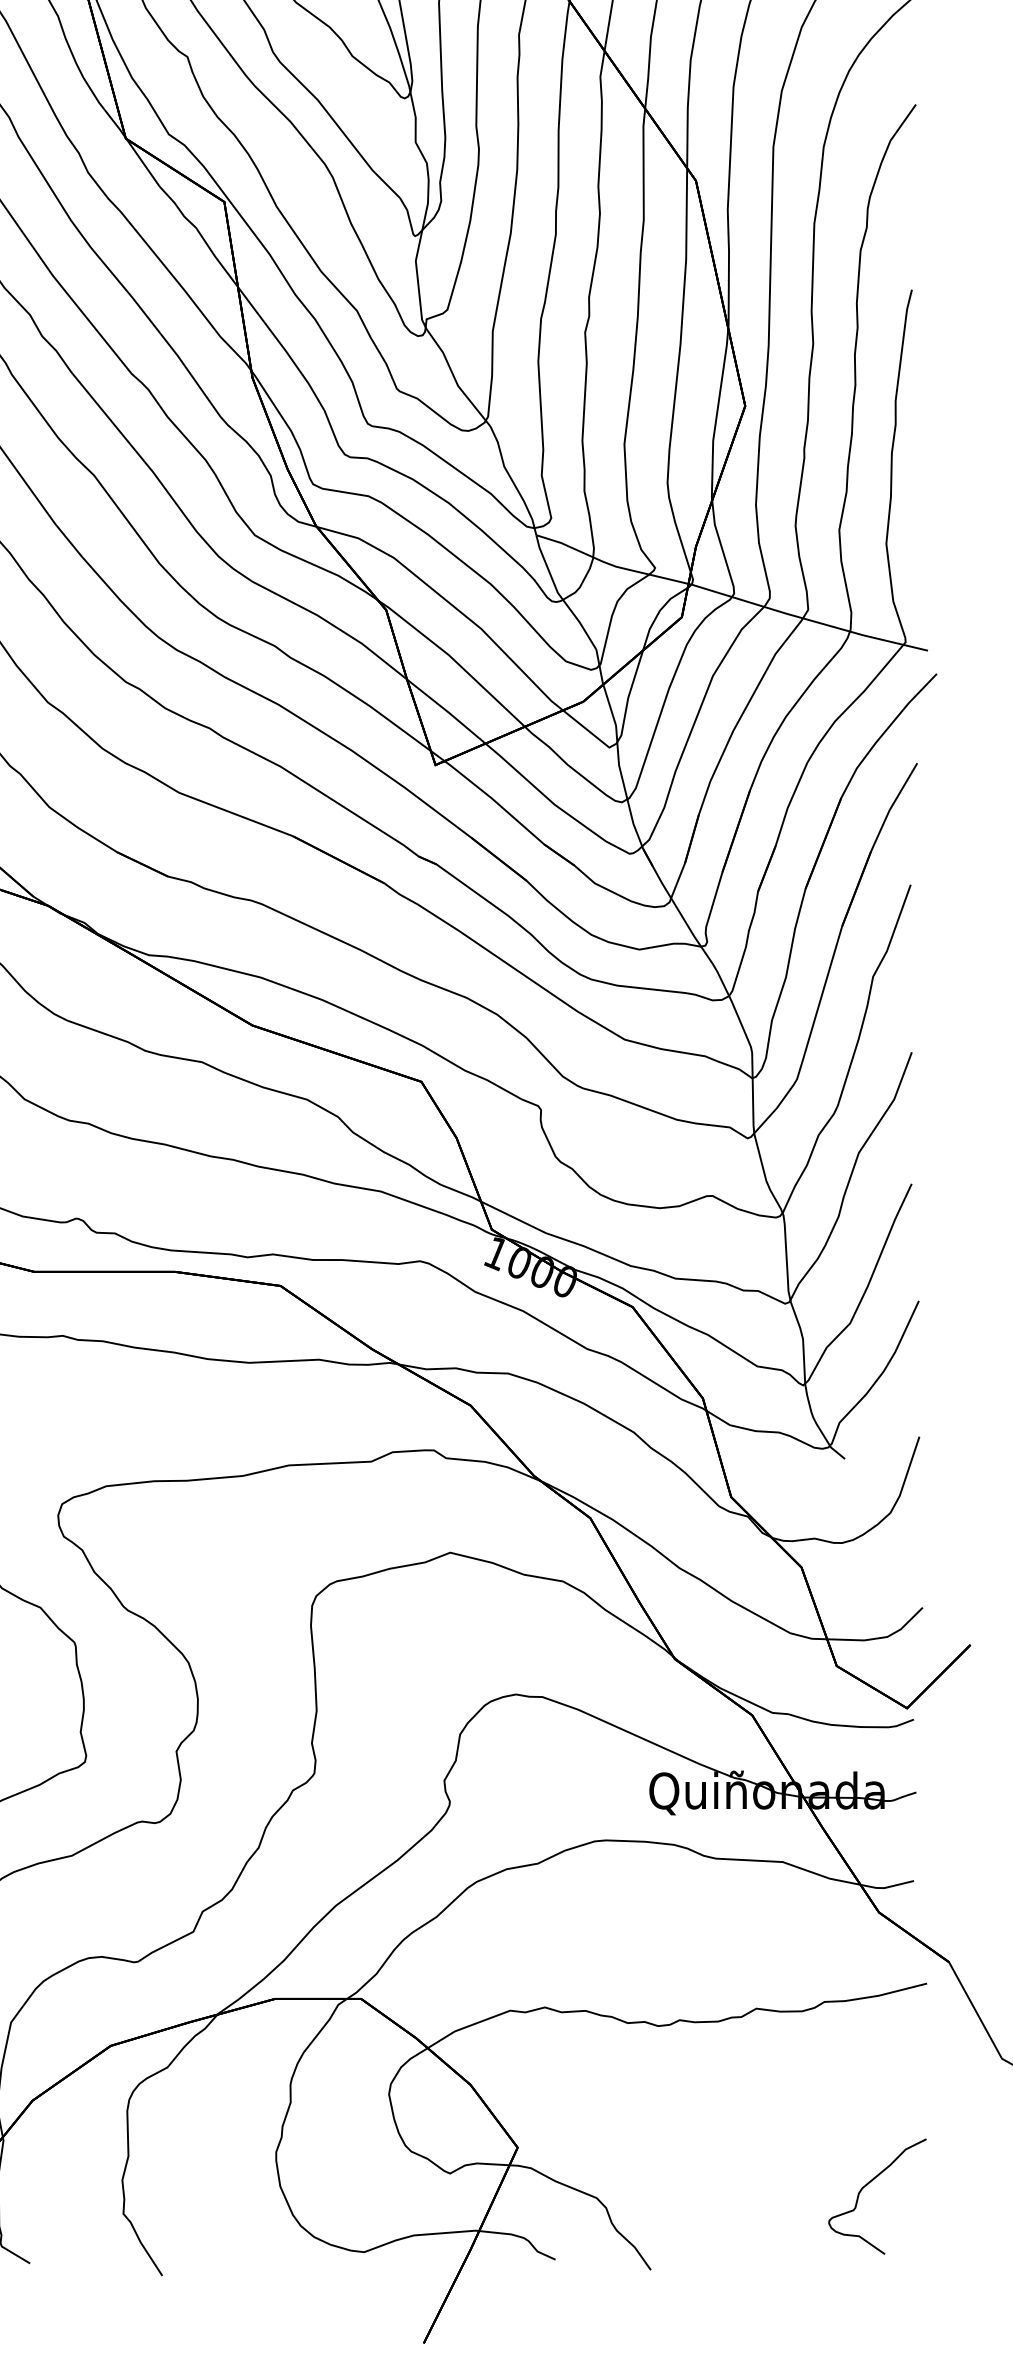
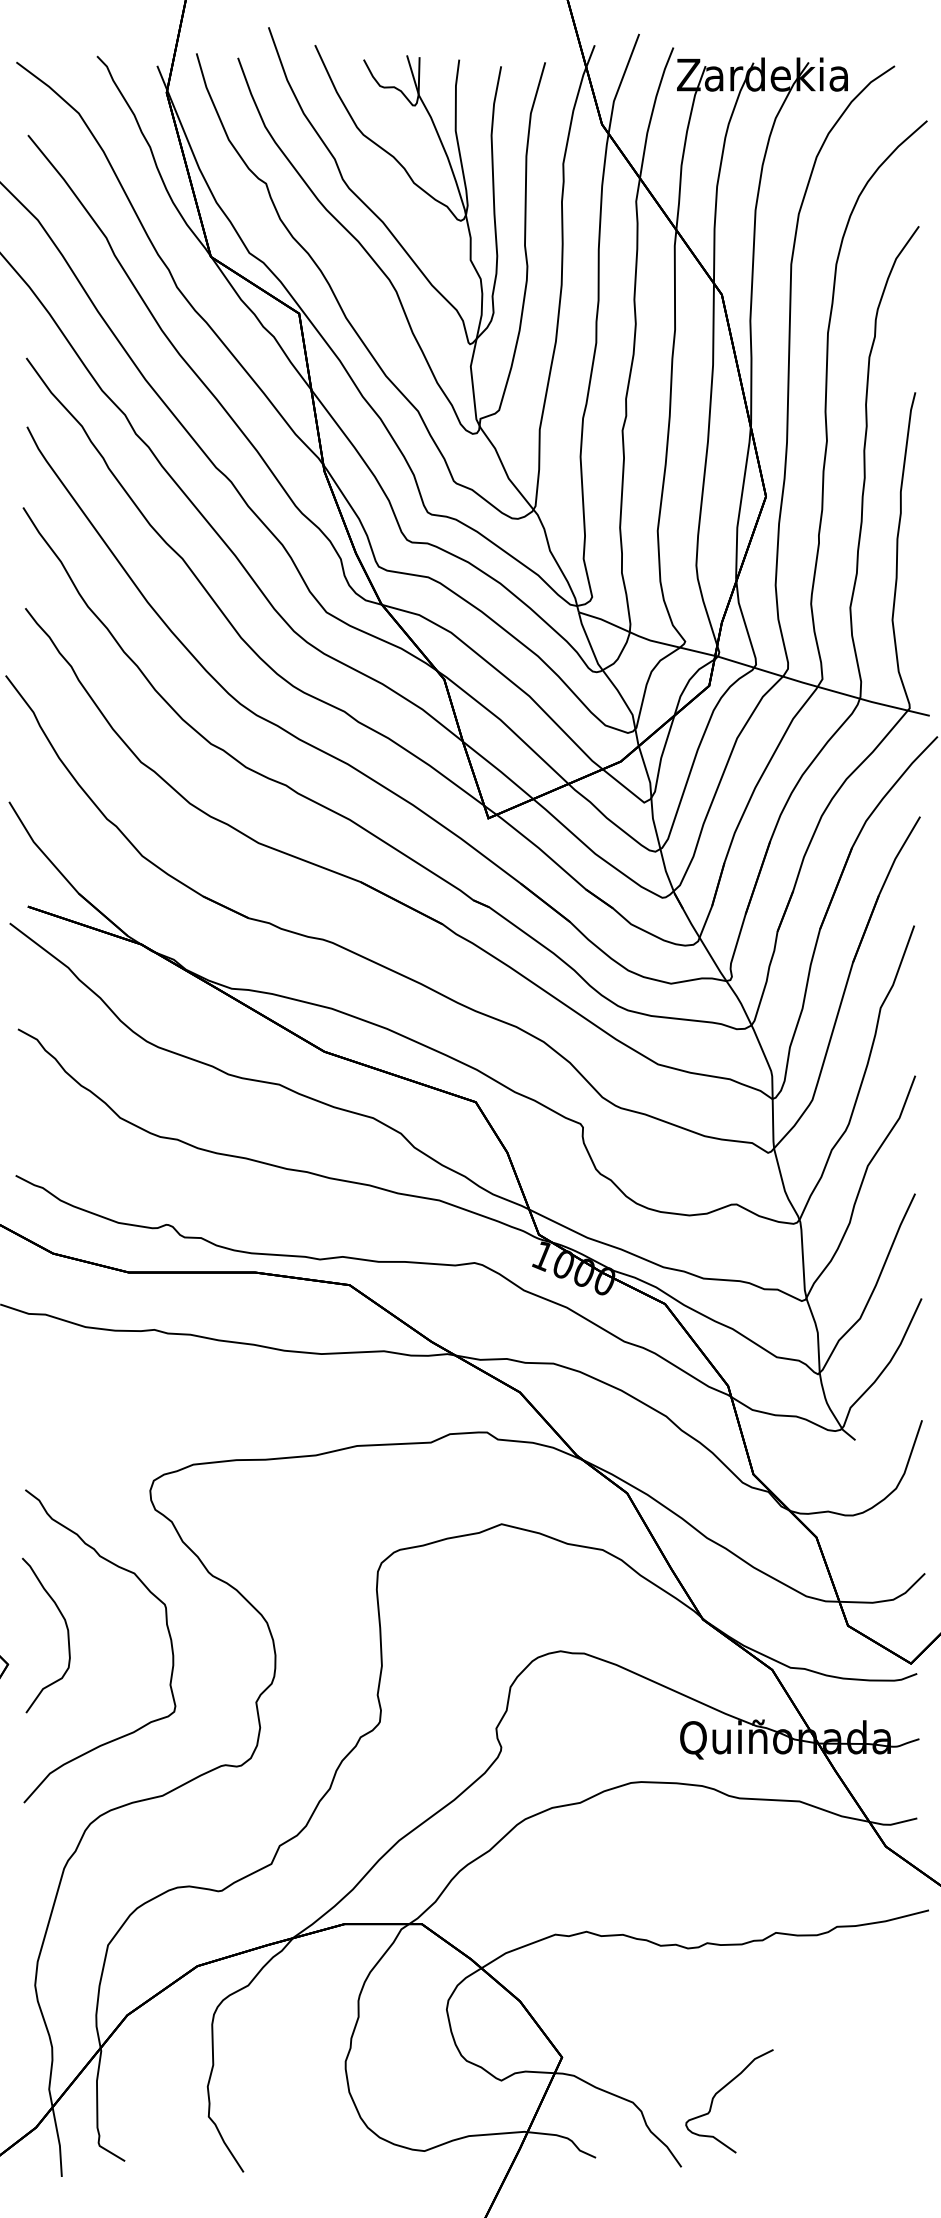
curve: (867, 2185) -> (720, 2091), moved

